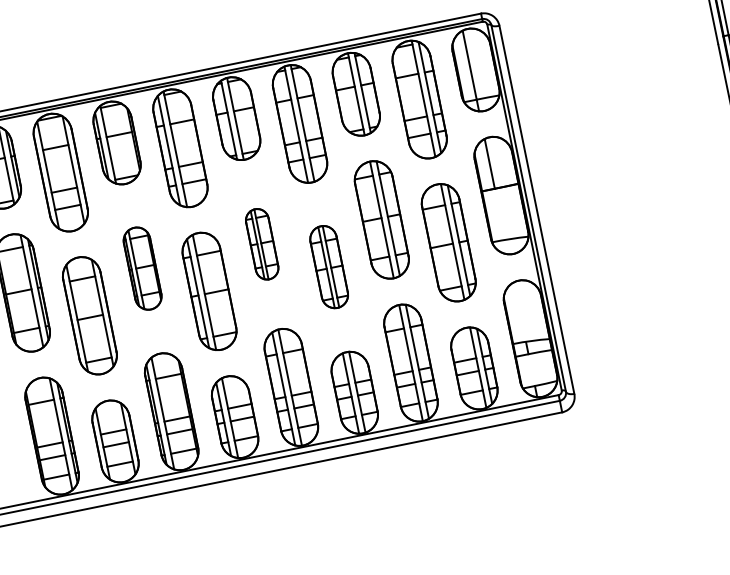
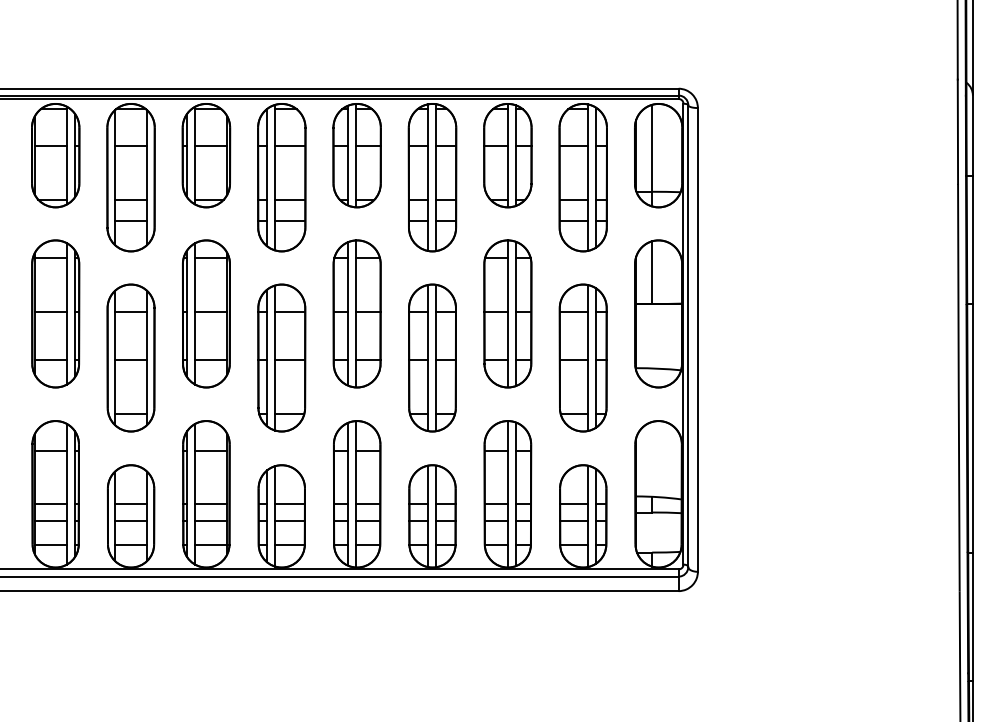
part: (261, 244) -> (356, 313), size x1.67
part: (329, 266) -> (432, 357), size x1.43
part: (142, 268) -> (206, 313), size x1.43

